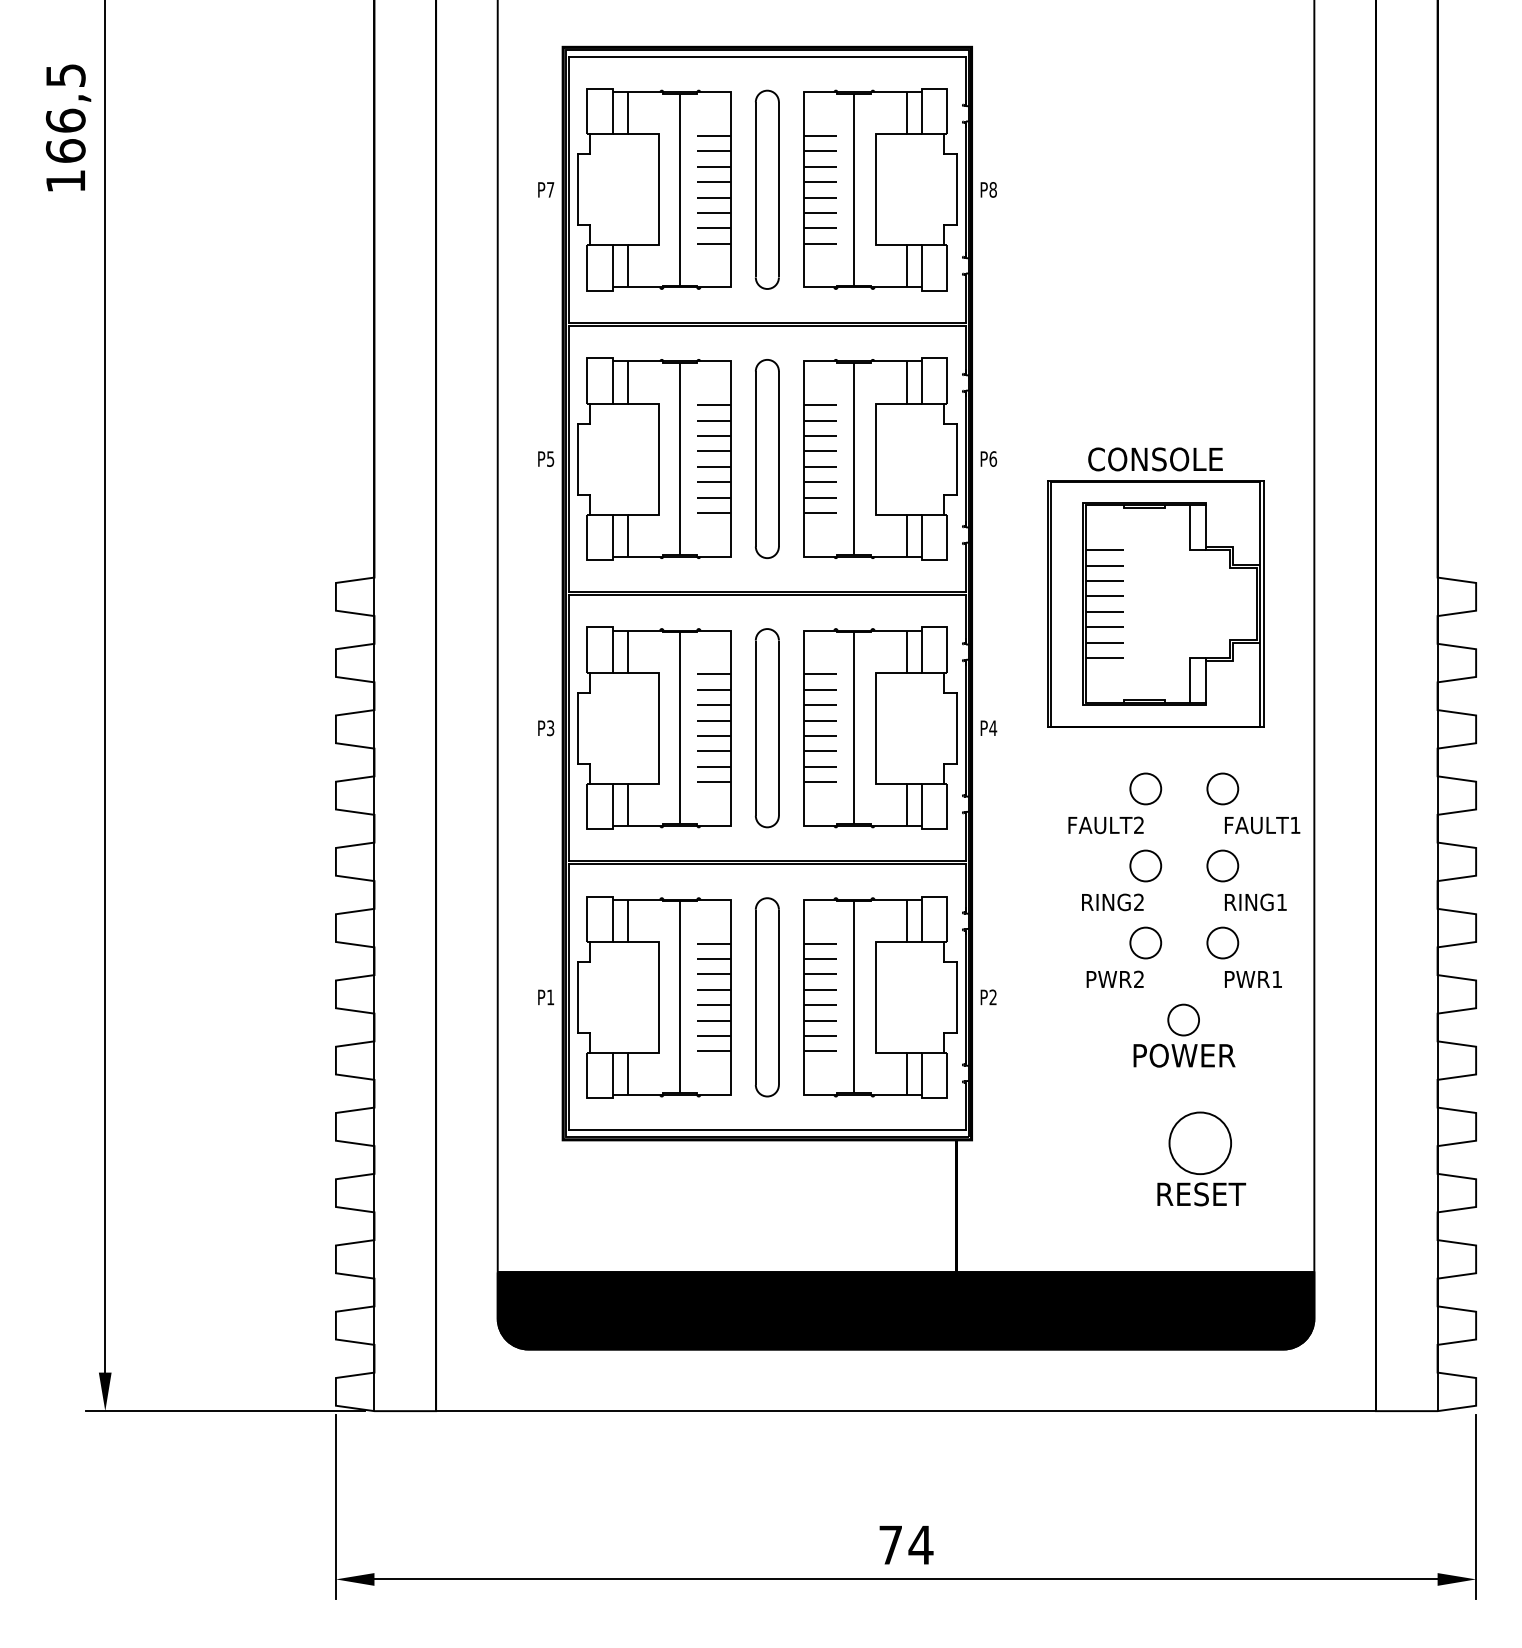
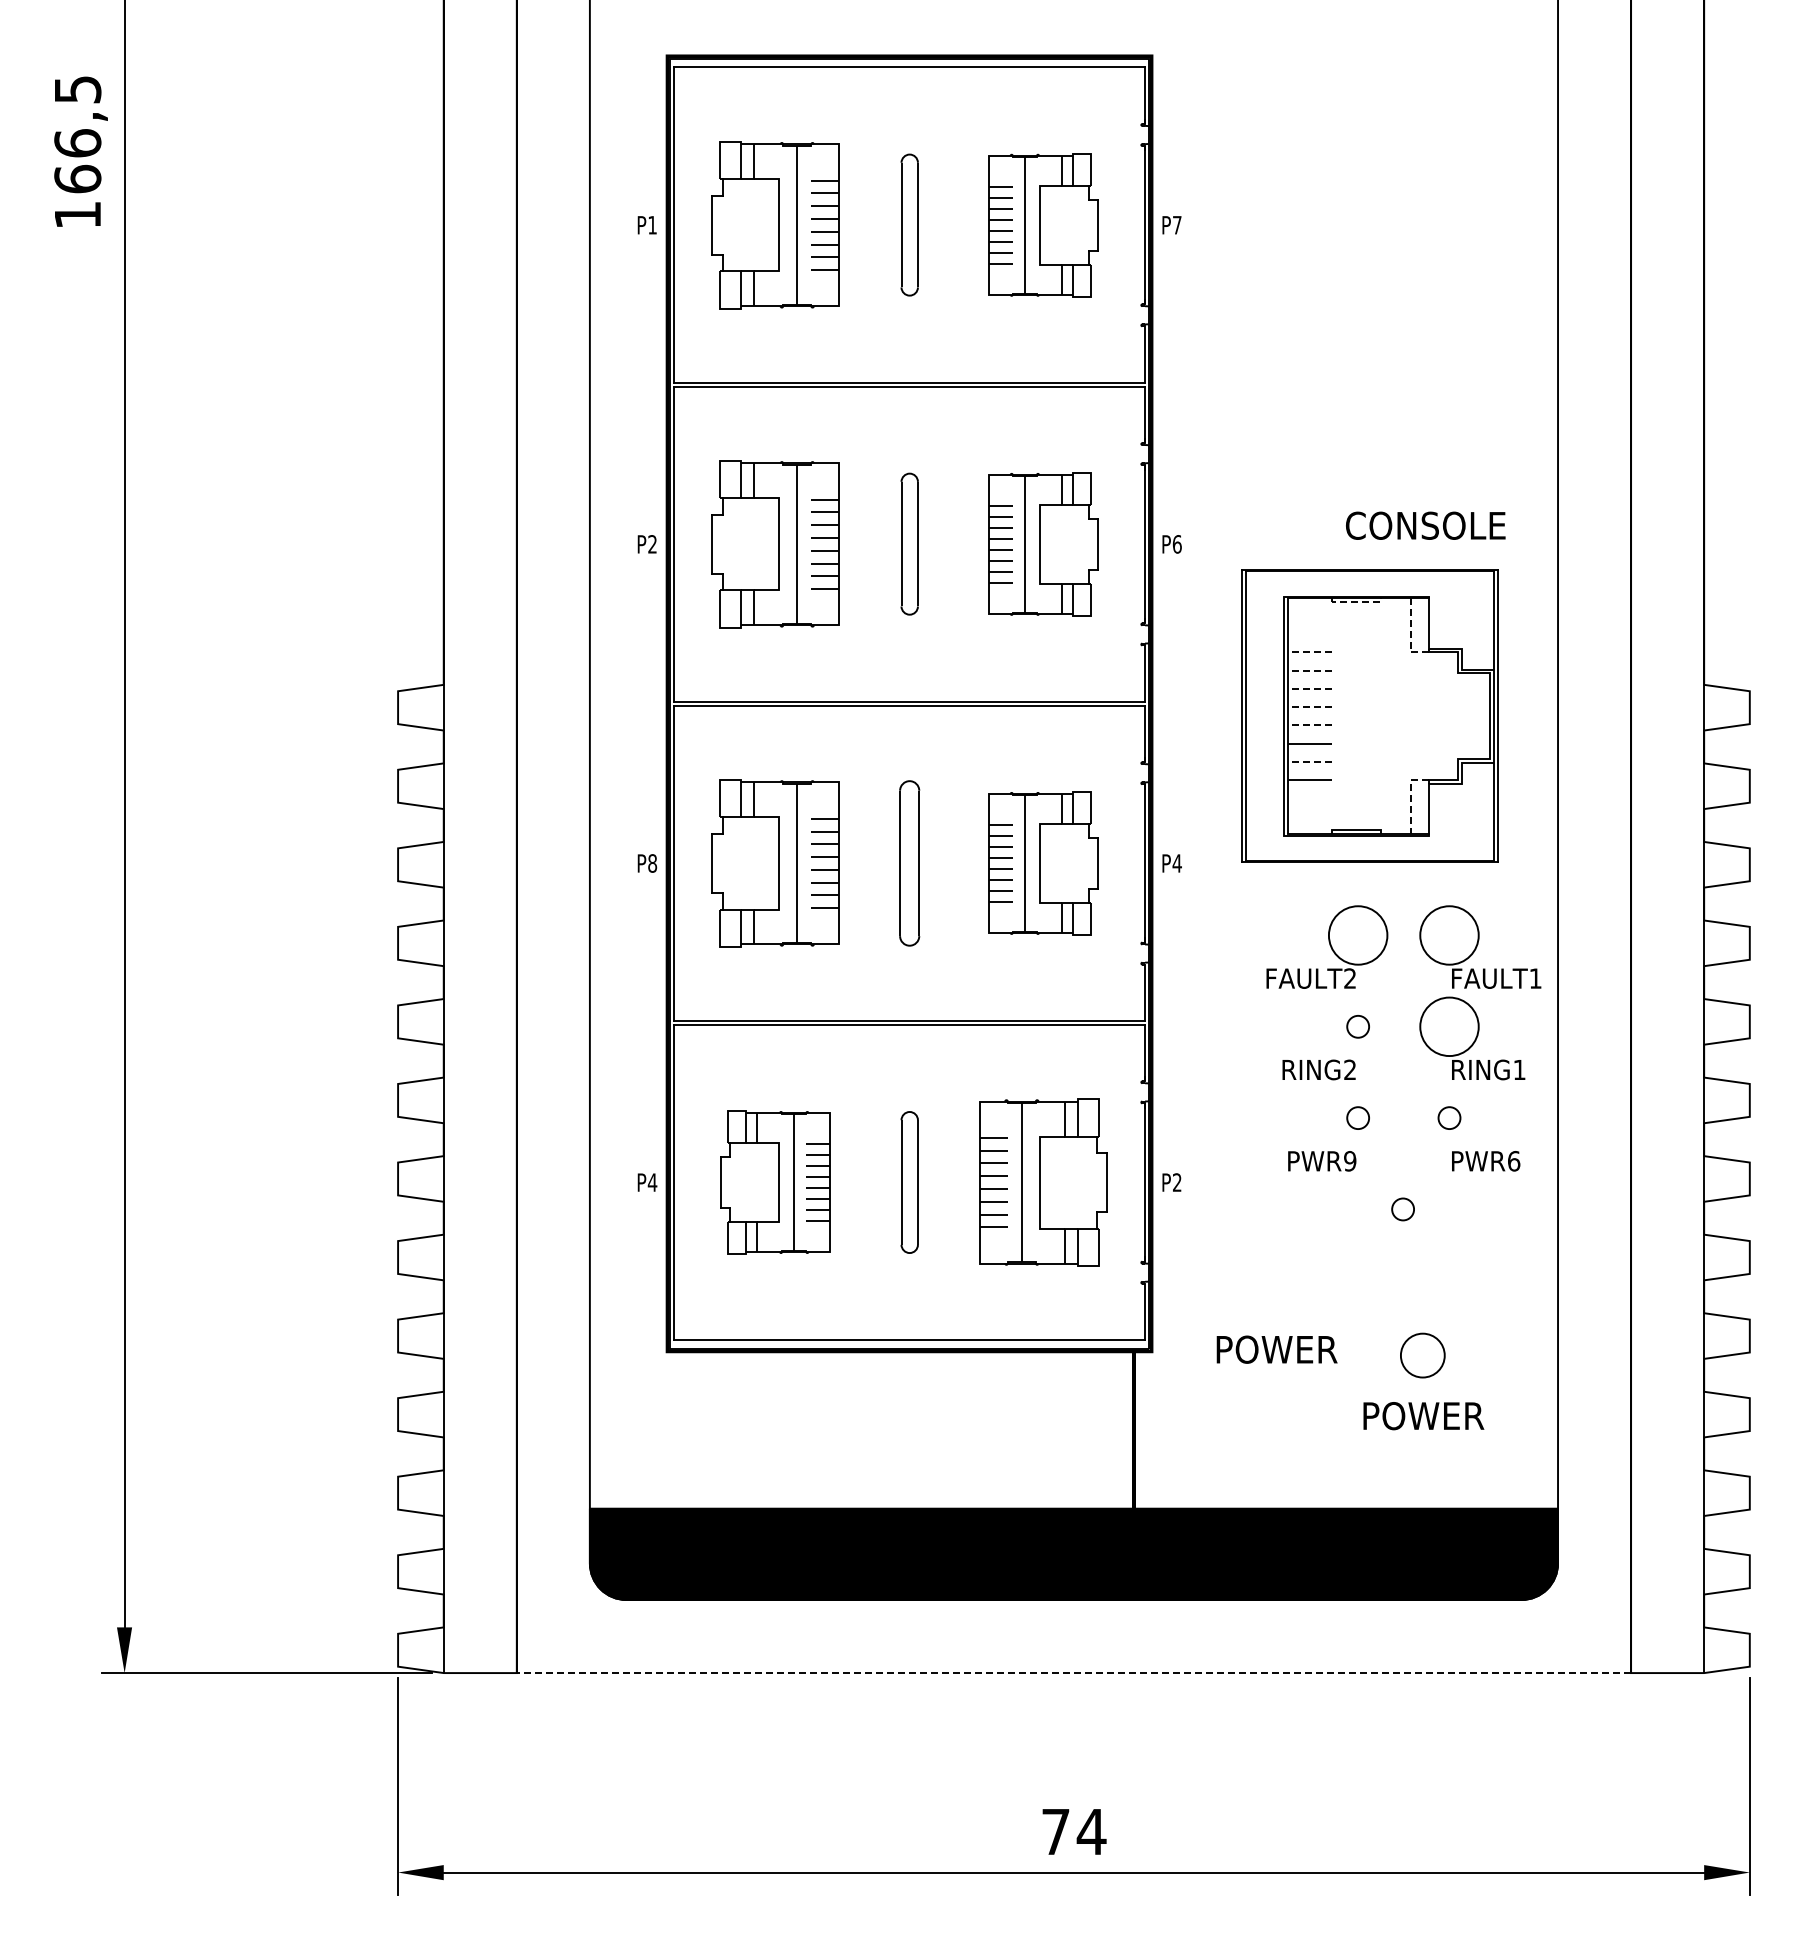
part: (767, 189) -> (909, 224), size x0.6
text: (992, 189) -> (1176, 224), P8 -> P7
text: (550, 190) -> (652, 225), P7 -> P1
part: (654, 190) -> (775, 225), size x0.7
part: (879, 190) -> (1042, 225), size x0.6
part: (767, 458) -> (909, 543), size x0.6
text: (550, 459) -> (652, 544), P5 -> P2
part: (654, 459) -> (775, 544), size x0.7
part: (879, 459) -> (1042, 544), size x0.6
text: (1155, 459) -> (1425, 525), moved
line: (1145, 508) -> (1357, 602), solid -> dashed
line: (1189, 535) -> (1410, 635), solid -> dashed
line: (1104, 550) -> (1309, 652), solid -> dashed
line: (1104, 565) -> (1309, 670), solid -> dashed
line: (1104, 580) -> (1309, 688), solid -> dashed
line: (1104, 596) -> (1309, 707), solid -> dashed
line: (1104, 611) -> (1309, 725), solid -> dashed
line: (1104, 642) -> (1309, 761), solid -> dashed
line: (1189, 672) -> (1410, 797), solid -> dashed
text: (550, 728) -> (652, 863), P3 -> P8
part: (654, 728) -> (775, 863), size x0.7
part: (767, 728) -> (909, 863), size x0.7
part: (879, 728) -> (1042, 863), size x0.6
circle: (1145, 788) -> (1357, 935), size x1.6
circle: (1222, 788) -> (1449, 935), size x1.6
circle: (1145, 865) -> (1357, 1026), size x0.6
circle: (1222, 865) -> (1449, 1026), size x1.6
circle: (1145, 942) -> (1357, 1117), size x0.6
circle: (1222, 942) -> (1449, 1117), size x0.6
text: (1139, 979) -> (1350, 1161), PWR2 -> PWR9
text: (1277, 979) -> (1514, 1161), PWR1 -> PWR6
text: (550, 997) -> (652, 1182), P1 -> P4
part: (654, 997) -> (775, 1182), size x0.6
part: (767, 997) -> (909, 1182), size x0.6
part: (879, 997) -> (1042, 1182), size x0.7
circle: (1183, 1020) -> (1402, 1209), size x0.6
text: (1184, 1055) -> (1276, 1349), moved
circle: (1200, 1143) -> (1422, 1355), size x0.6
text: (1200, 1194) -> (1423, 1416), RESET -> POWER
line: (905, 1411) -> (1073, 1673), solid -> dashed

